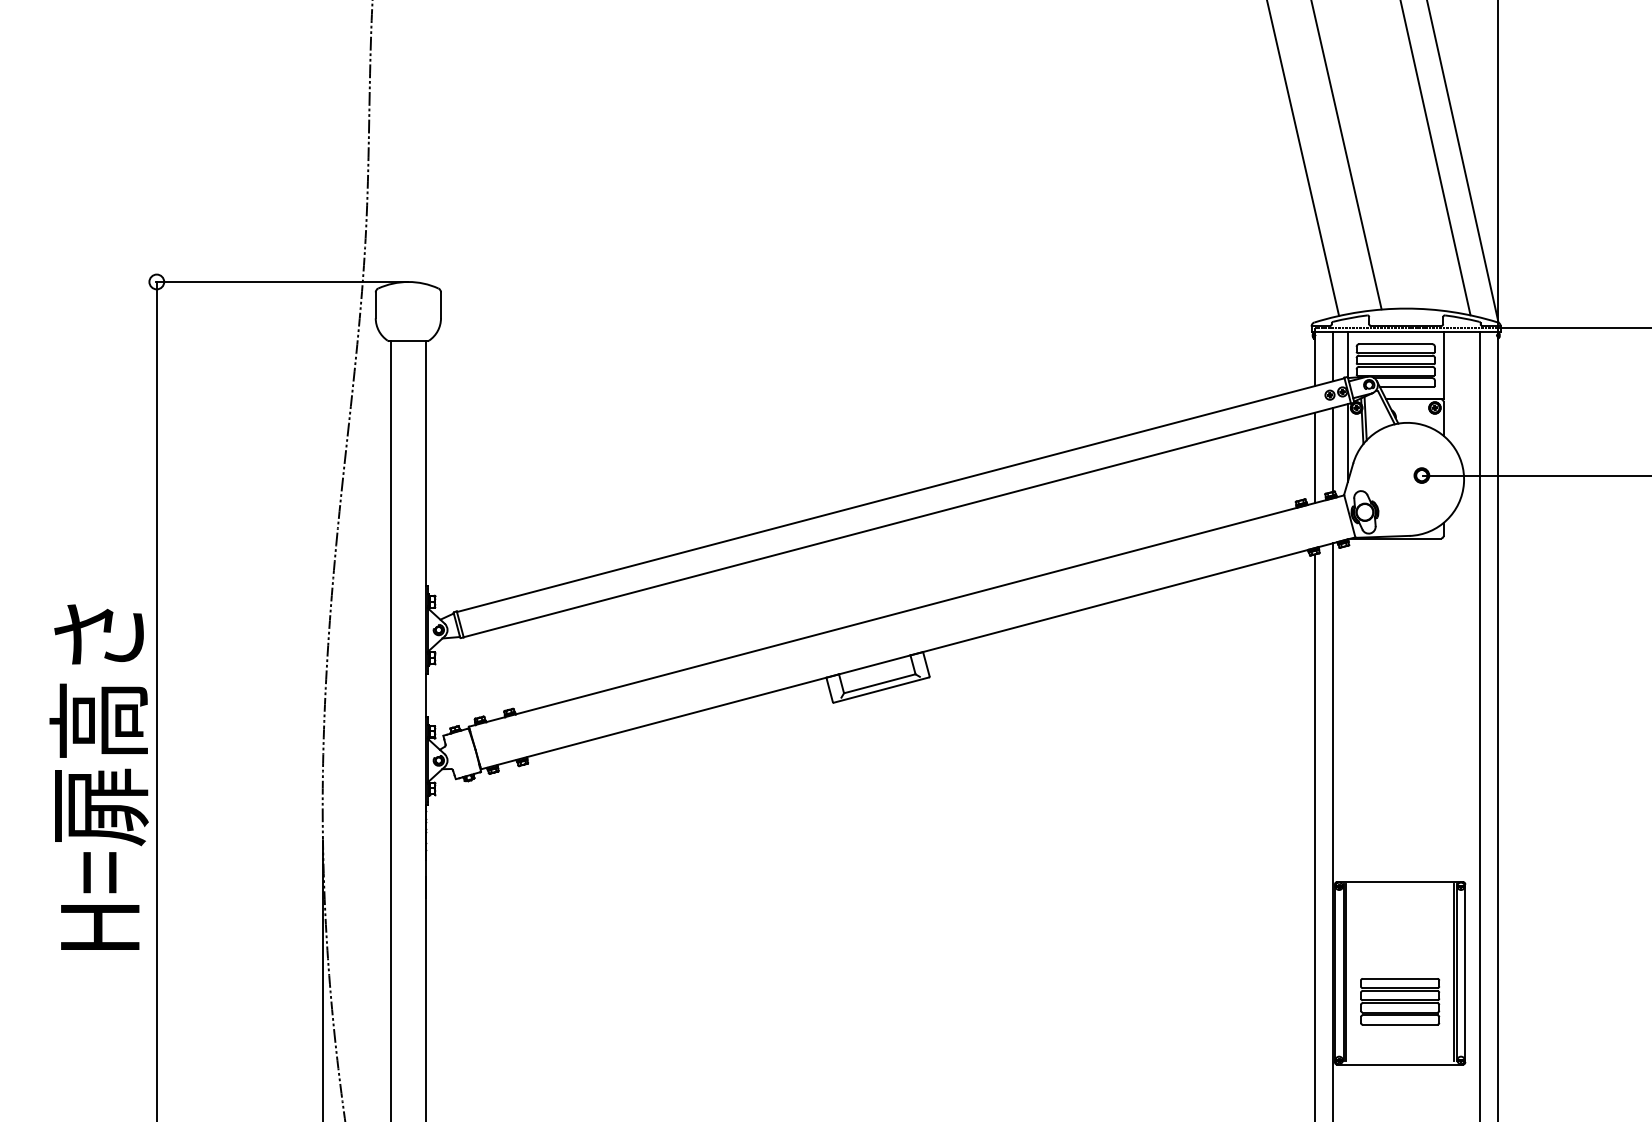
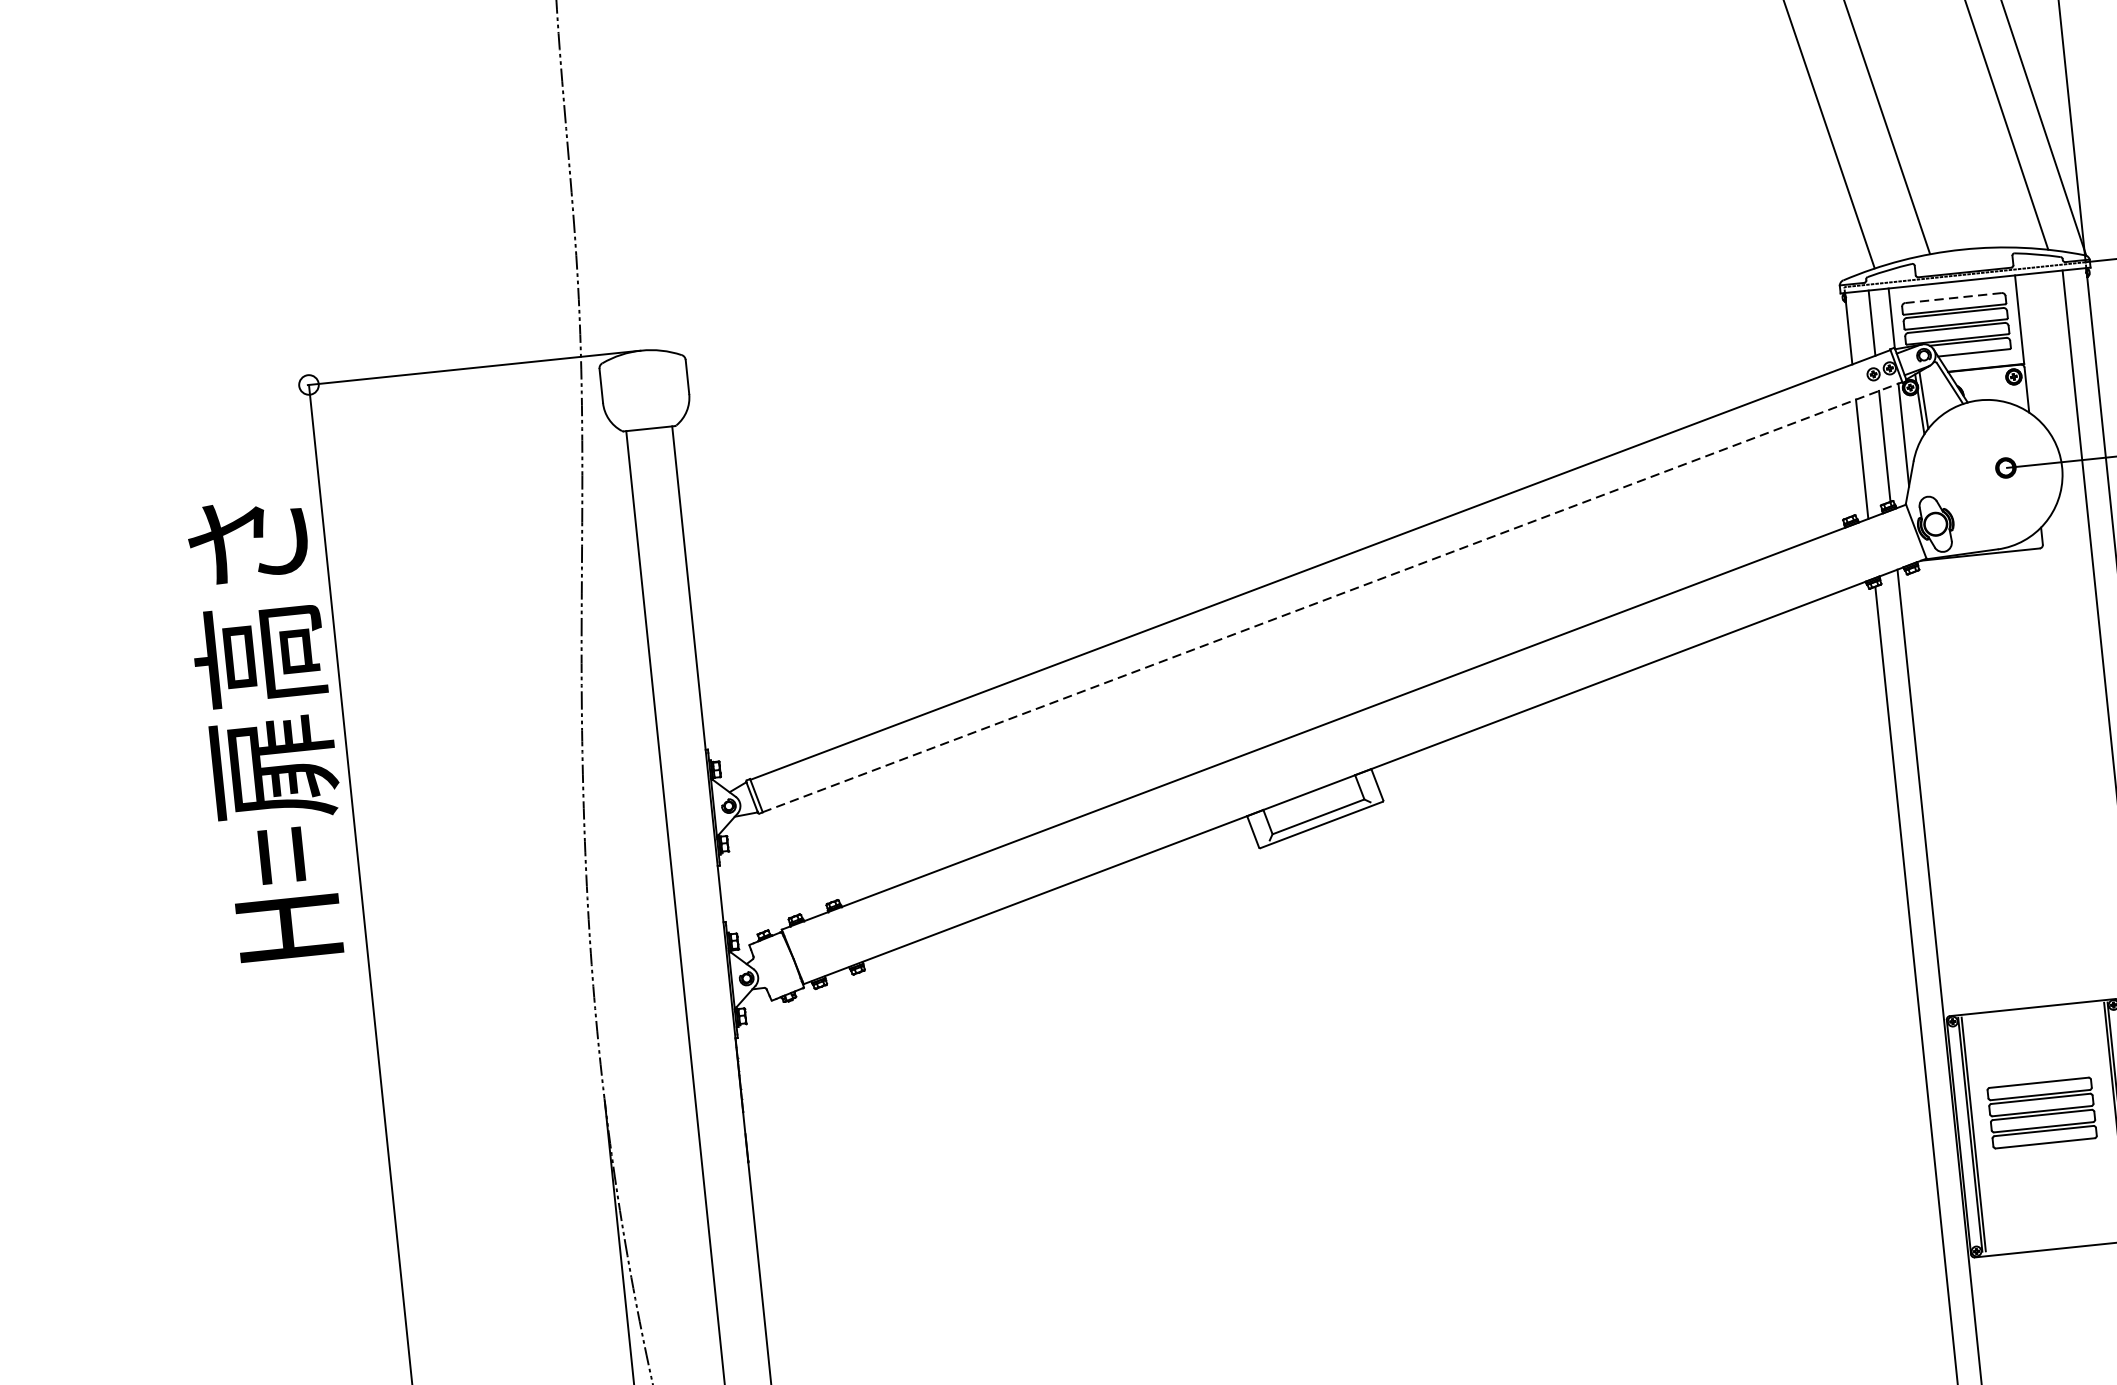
line: (1395, 344) -> (1953, 298), solid -> dashed
line: (907, 520) -> (1332, 597), solid -> dashed
text: (98, 776) -> (266, 729), moved
part: (1400, 1001) -> (2042, 1112), moved

